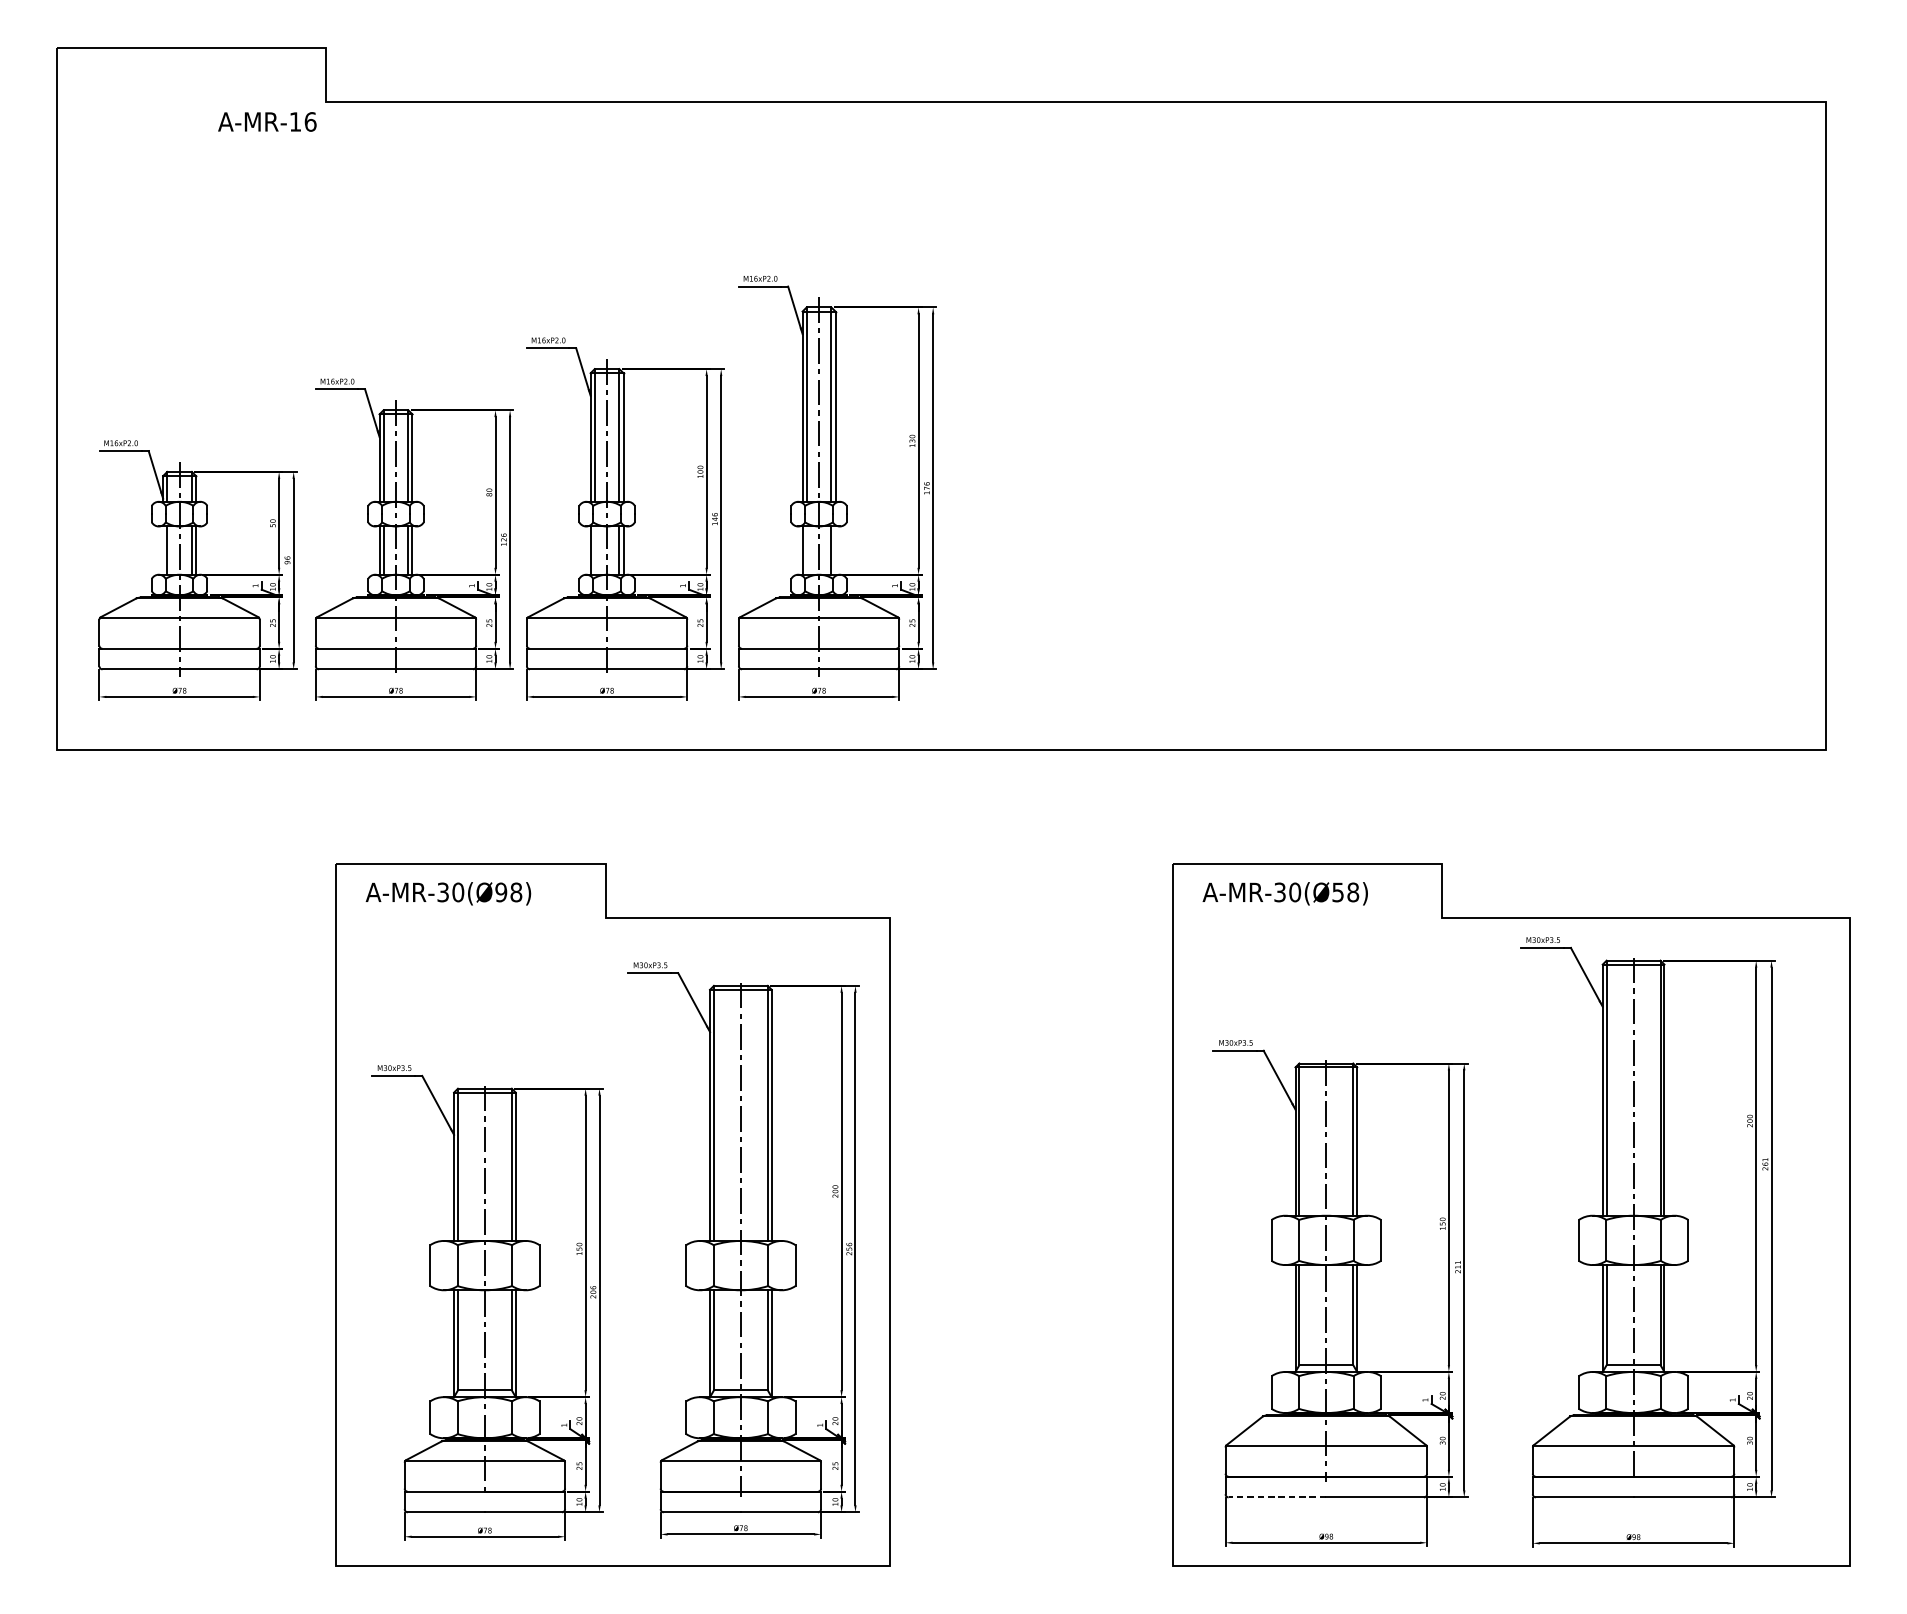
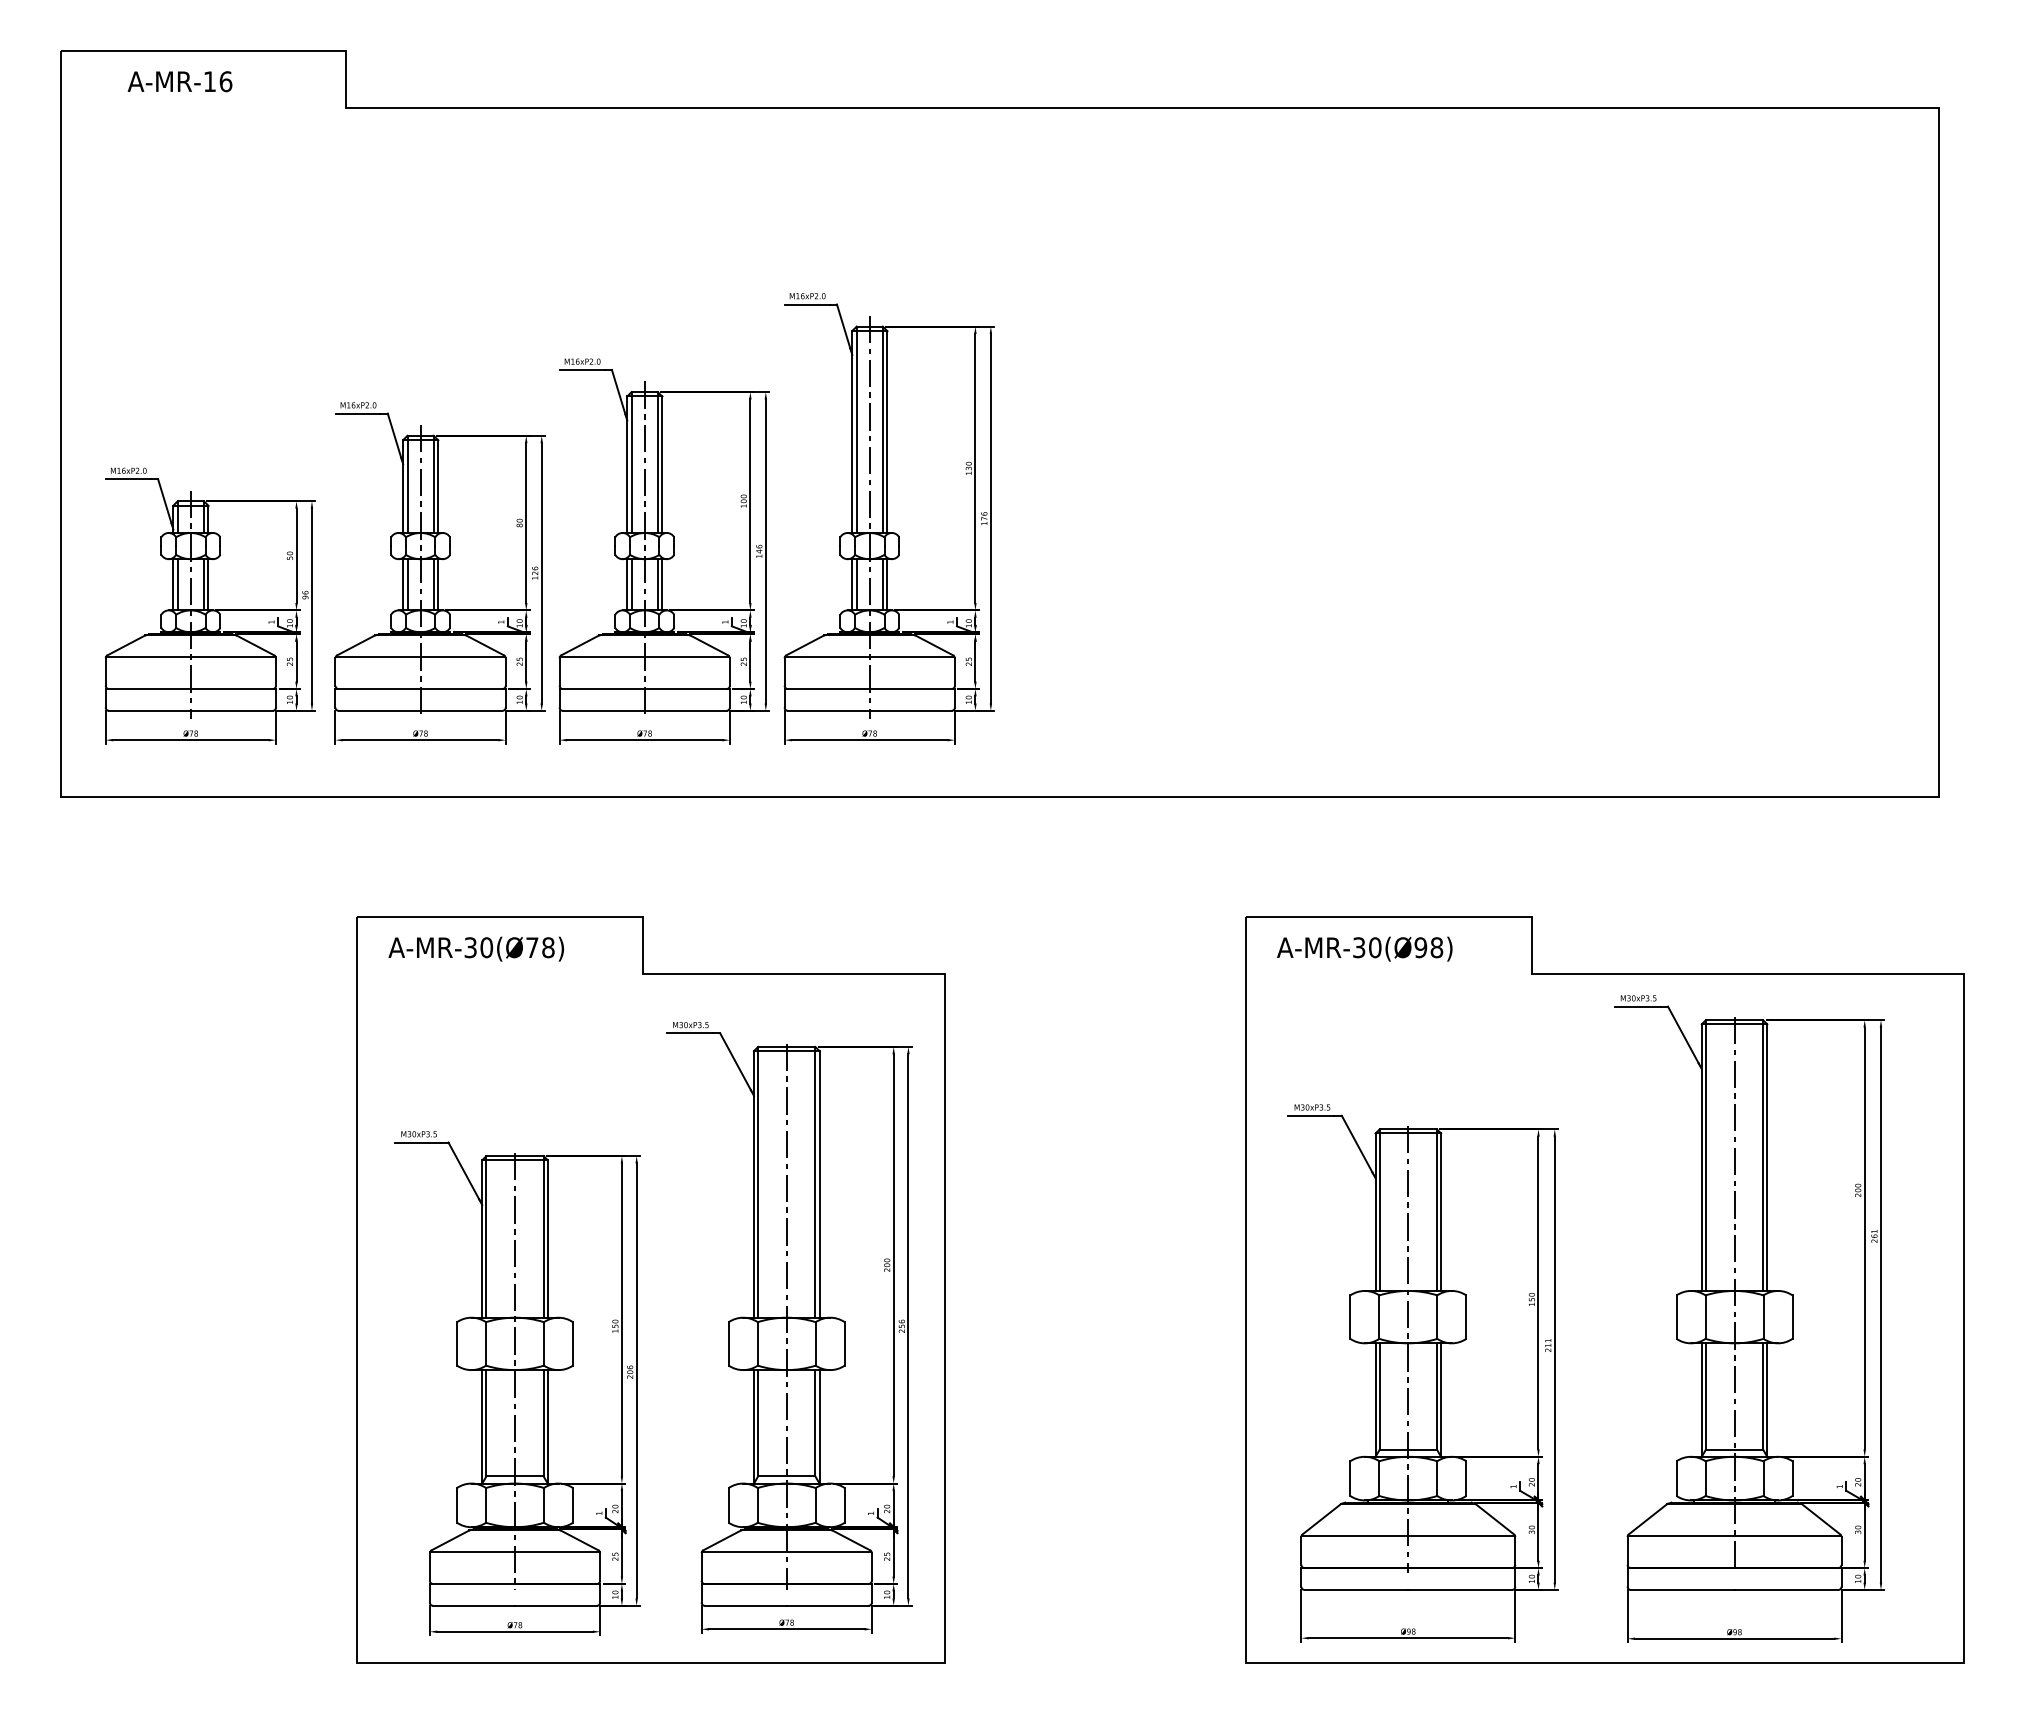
text: (266, 121) -> (179, 81), moved
line: (163, 550) -> (173, 584), added
line: (594, 550) -> (631, 584), added
line: (806, 550) -> (856, 584), added
line: (835, 550) -> (887, 584), added
text: (501, 892) -> (532, 947), A-MR-30(Ø98) -> A-MR-30(Ø78)
text: (1337, 892) -> (1420, 947), A-MR-30(Ø58) -> A-MR-30(Ø98)
line: (1277, 1496) -> (1356, 1589), dashed -> solid

